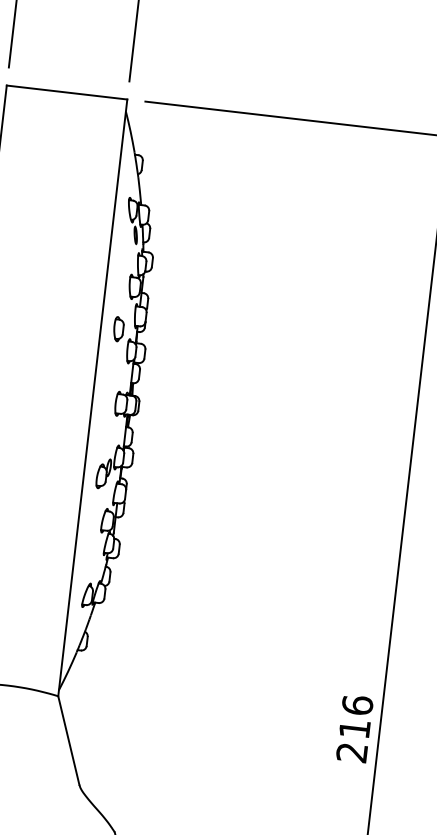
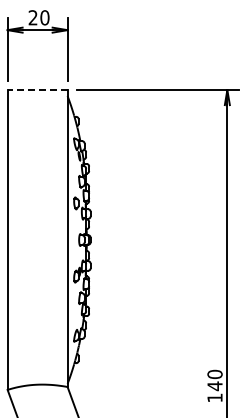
line: (66, 93) -> (37, 90), solid -> dashed
text: (353, 727) -> (214, 385), 216 -> 140

